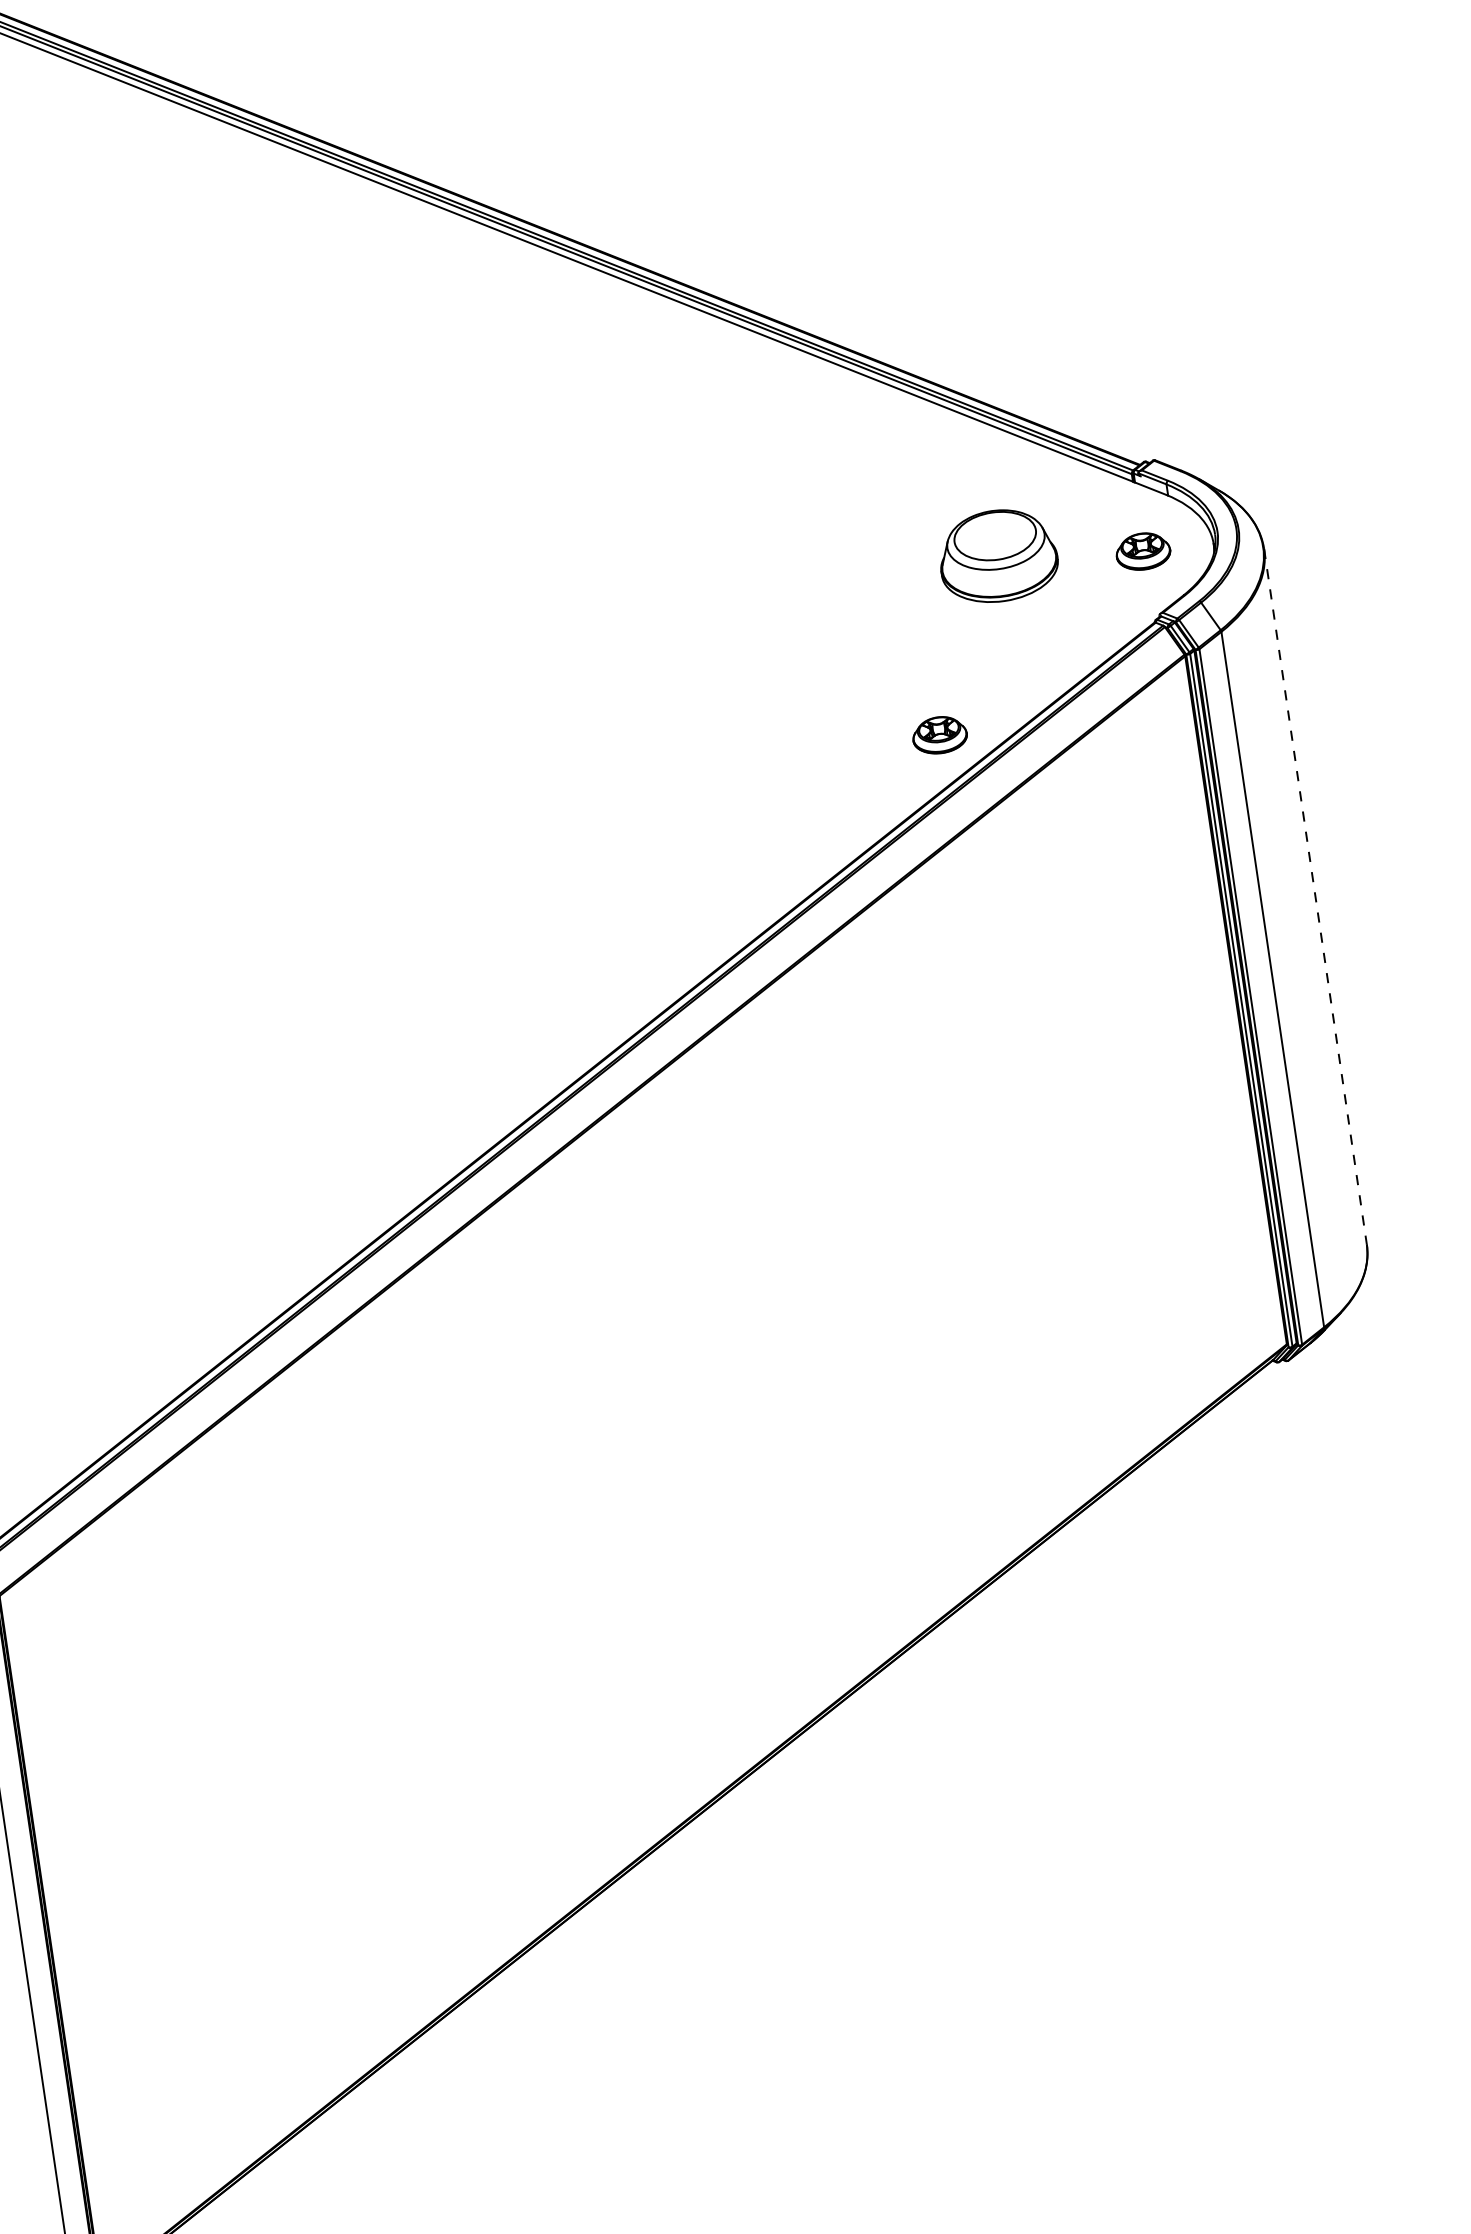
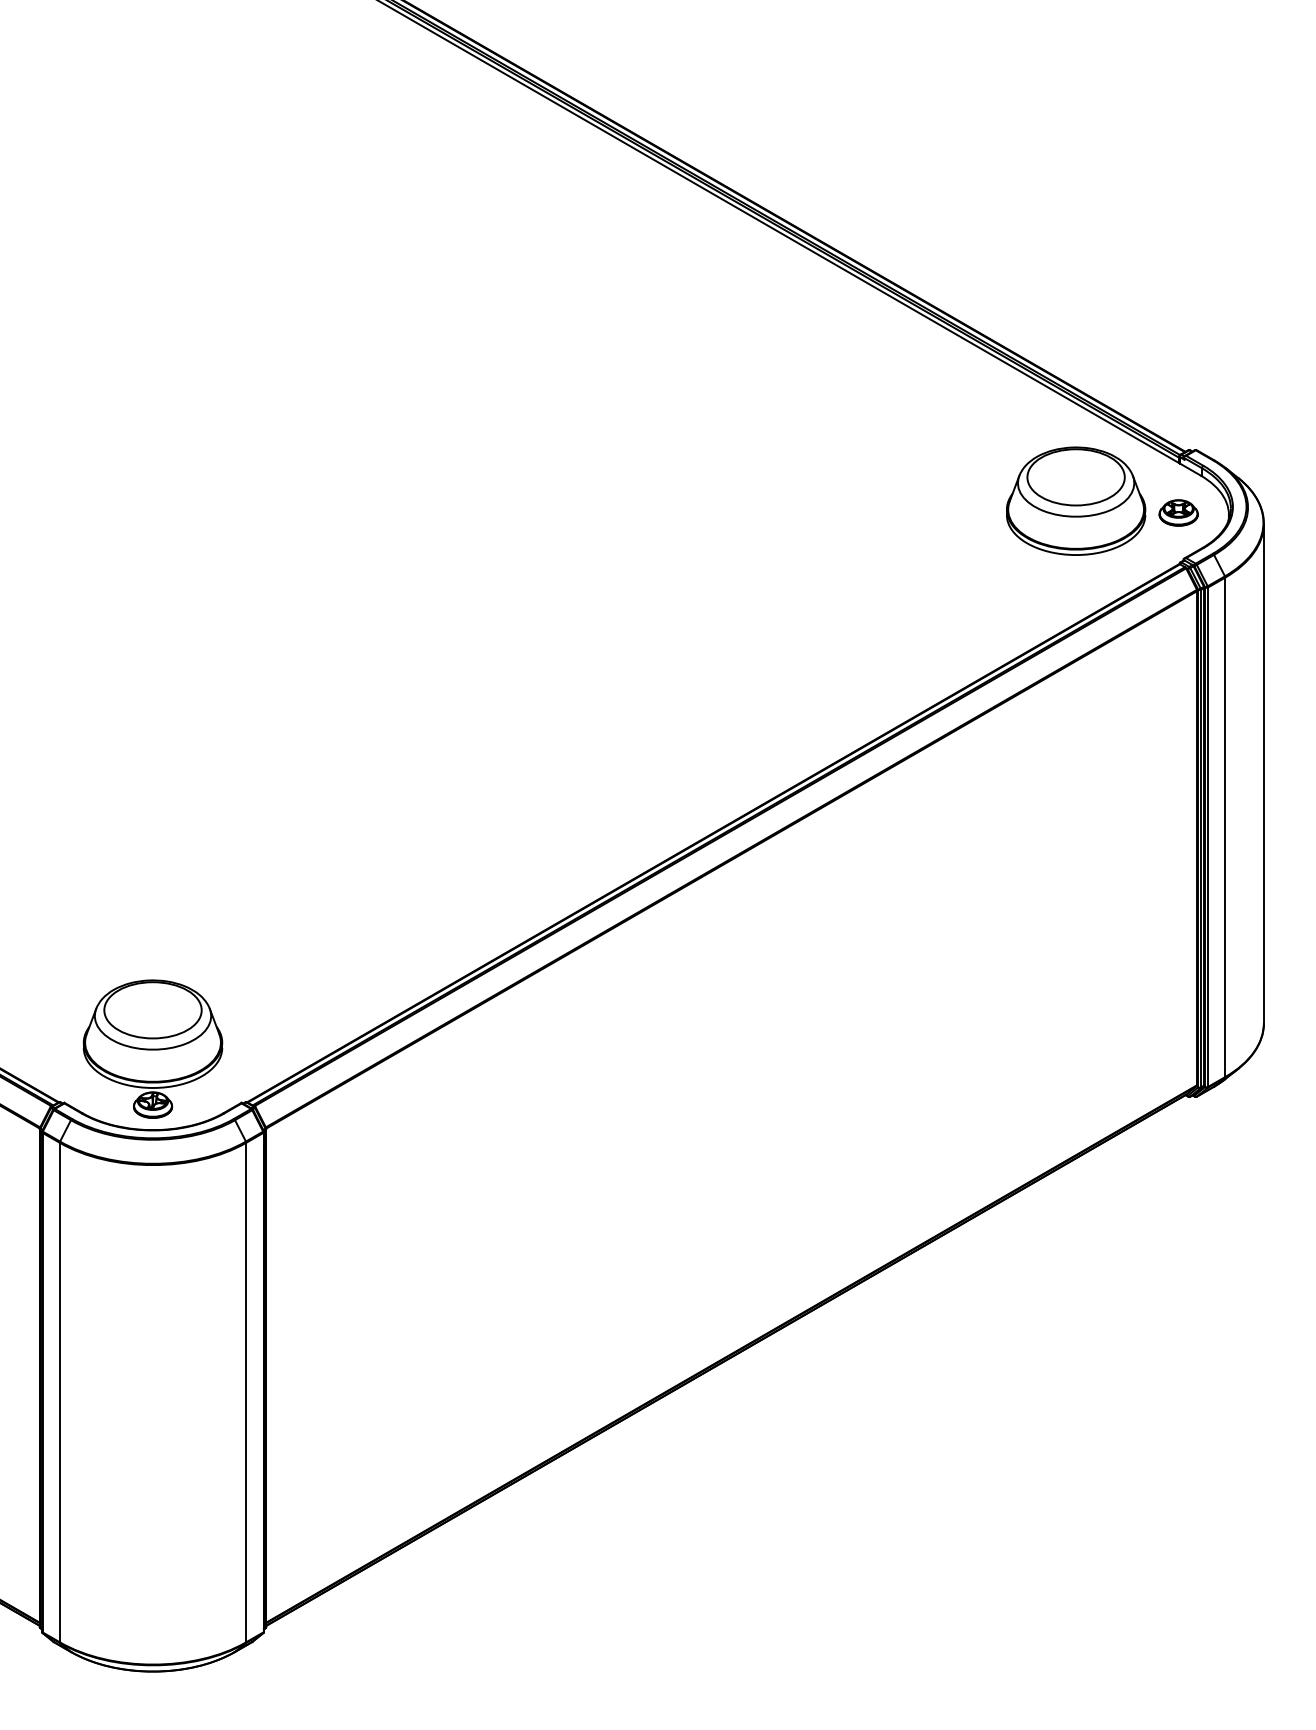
part: (998, 555) -> (1076, 500), size x1.67
part: (939, 734) -> (1016, 620), removed
line: (1314, 896) -> (1263, 773), dashed -> solid

